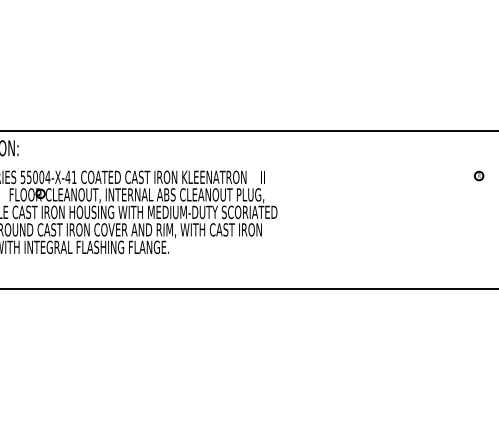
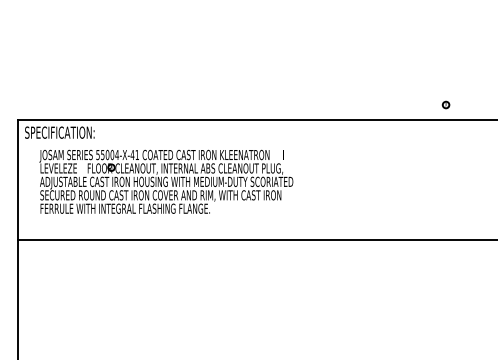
part: (478, 175) -> (445, 104), moved

